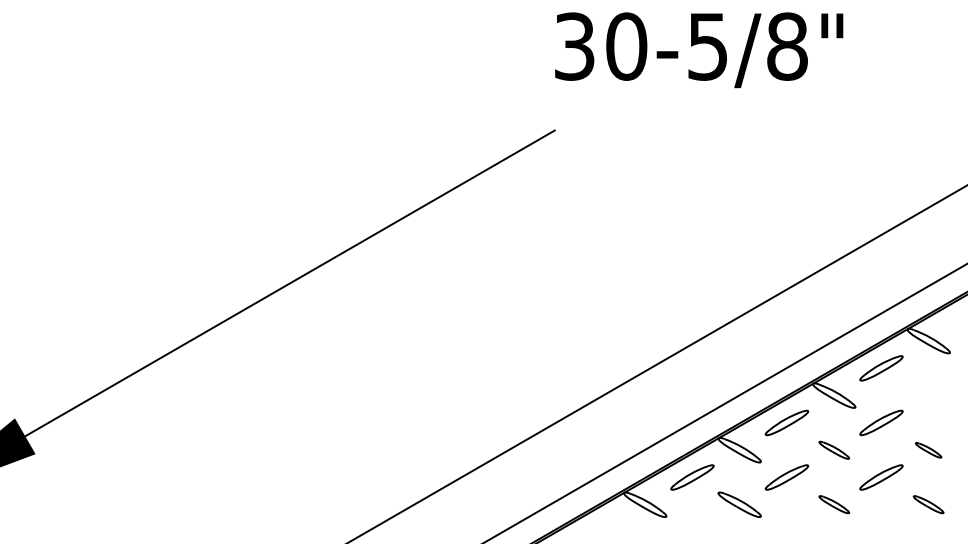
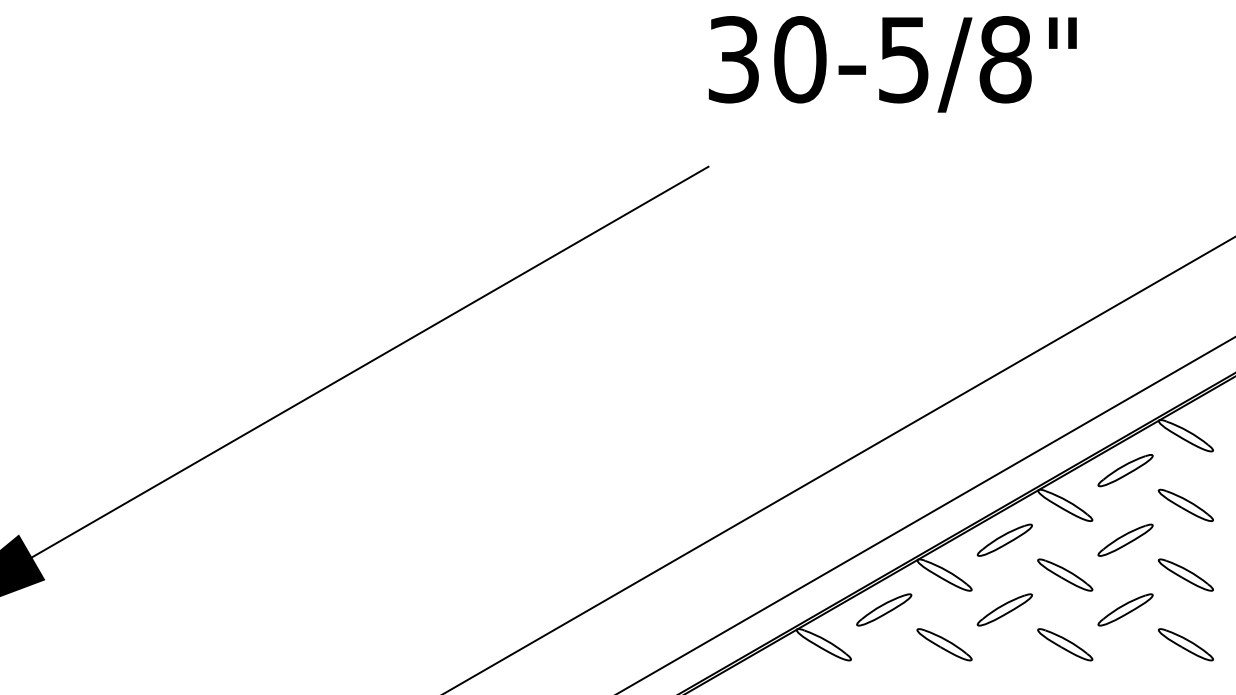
part: (928, 395) -> (1185, 505), added
part: (834, 450) -> (1065, 575), size x1.43
part: (928, 450) -> (1185, 575), size x1.67
part: (834, 504) -> (1065, 644), size x1.43
part: (928, 504) -> (1185, 644), size x1.43

